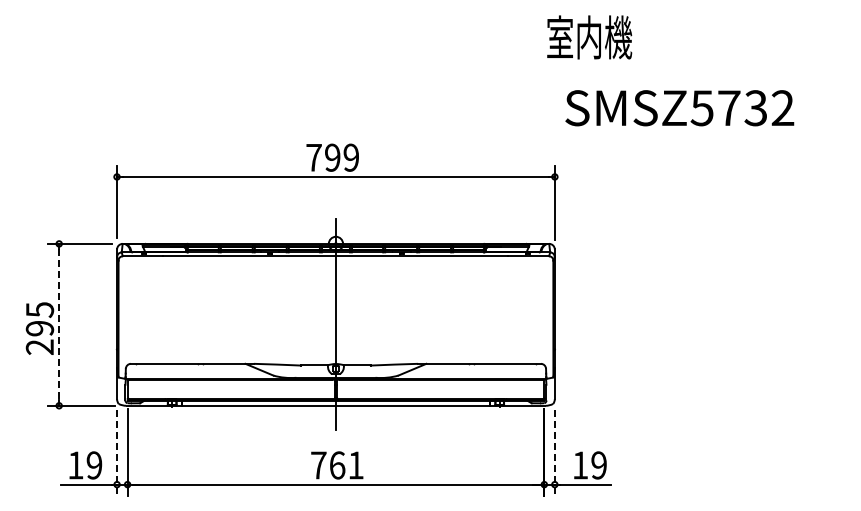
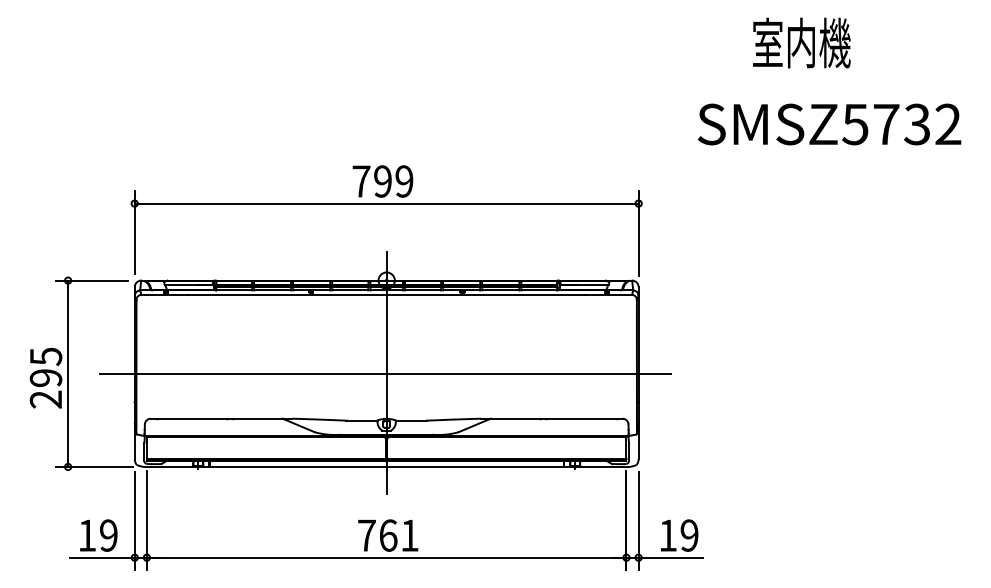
text: (589, 37) -> (801, 43), moved
text: (679, 108) -> (829, 124), moved
line: (334, 324) -> (385, 373), added
line: (59, 325) -> (68, 374), dashed -> solid
line: (117, 452) -> (135, 520), dashed -> solid
line: (554, 452) -> (638, 520), dashed -> solid

